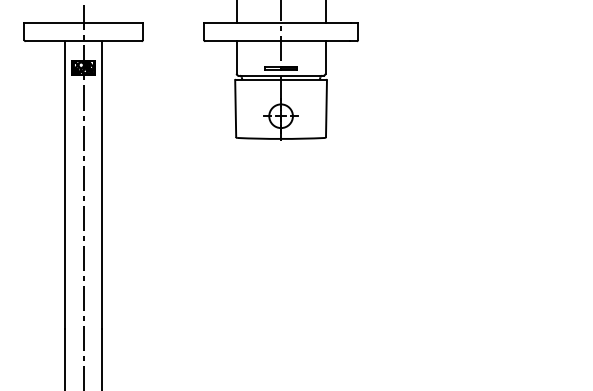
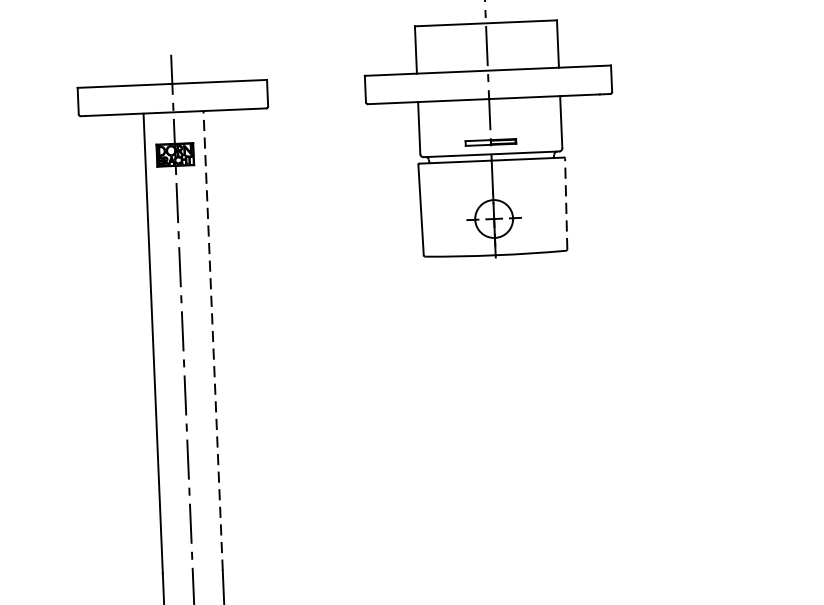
line: (326, 108) -> (566, 203), solid -> dashed
line: (102, 184) -> (213, 340), solid -> dashed

